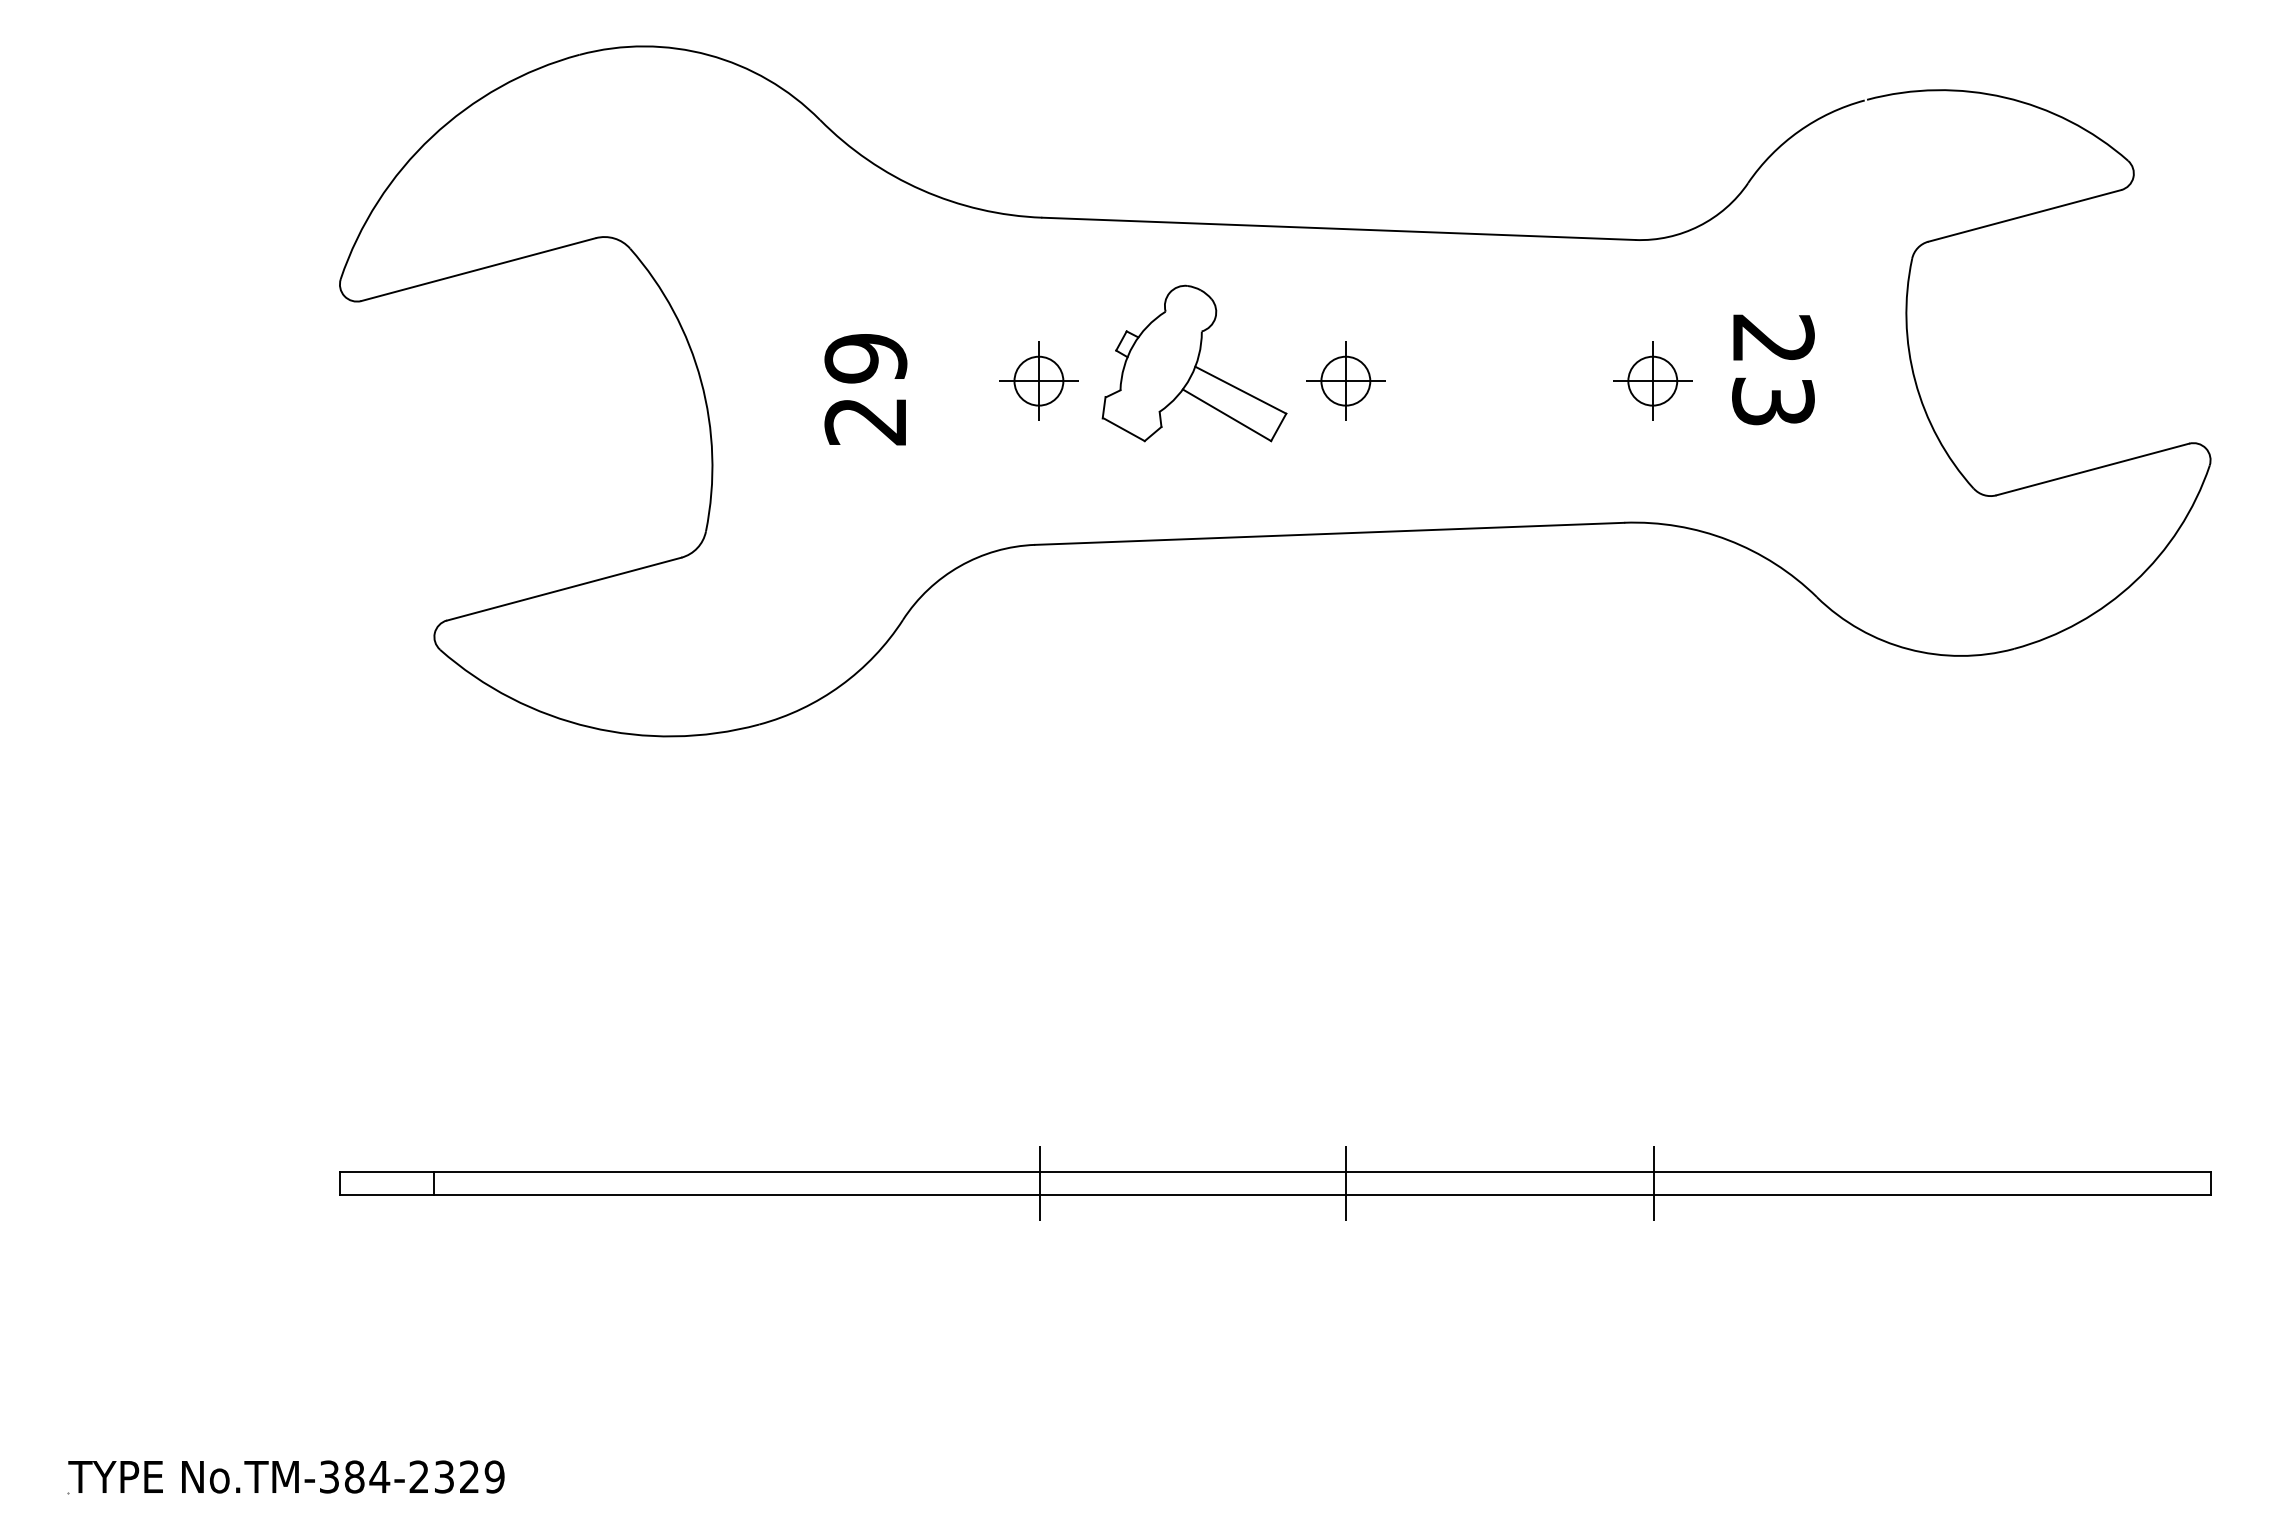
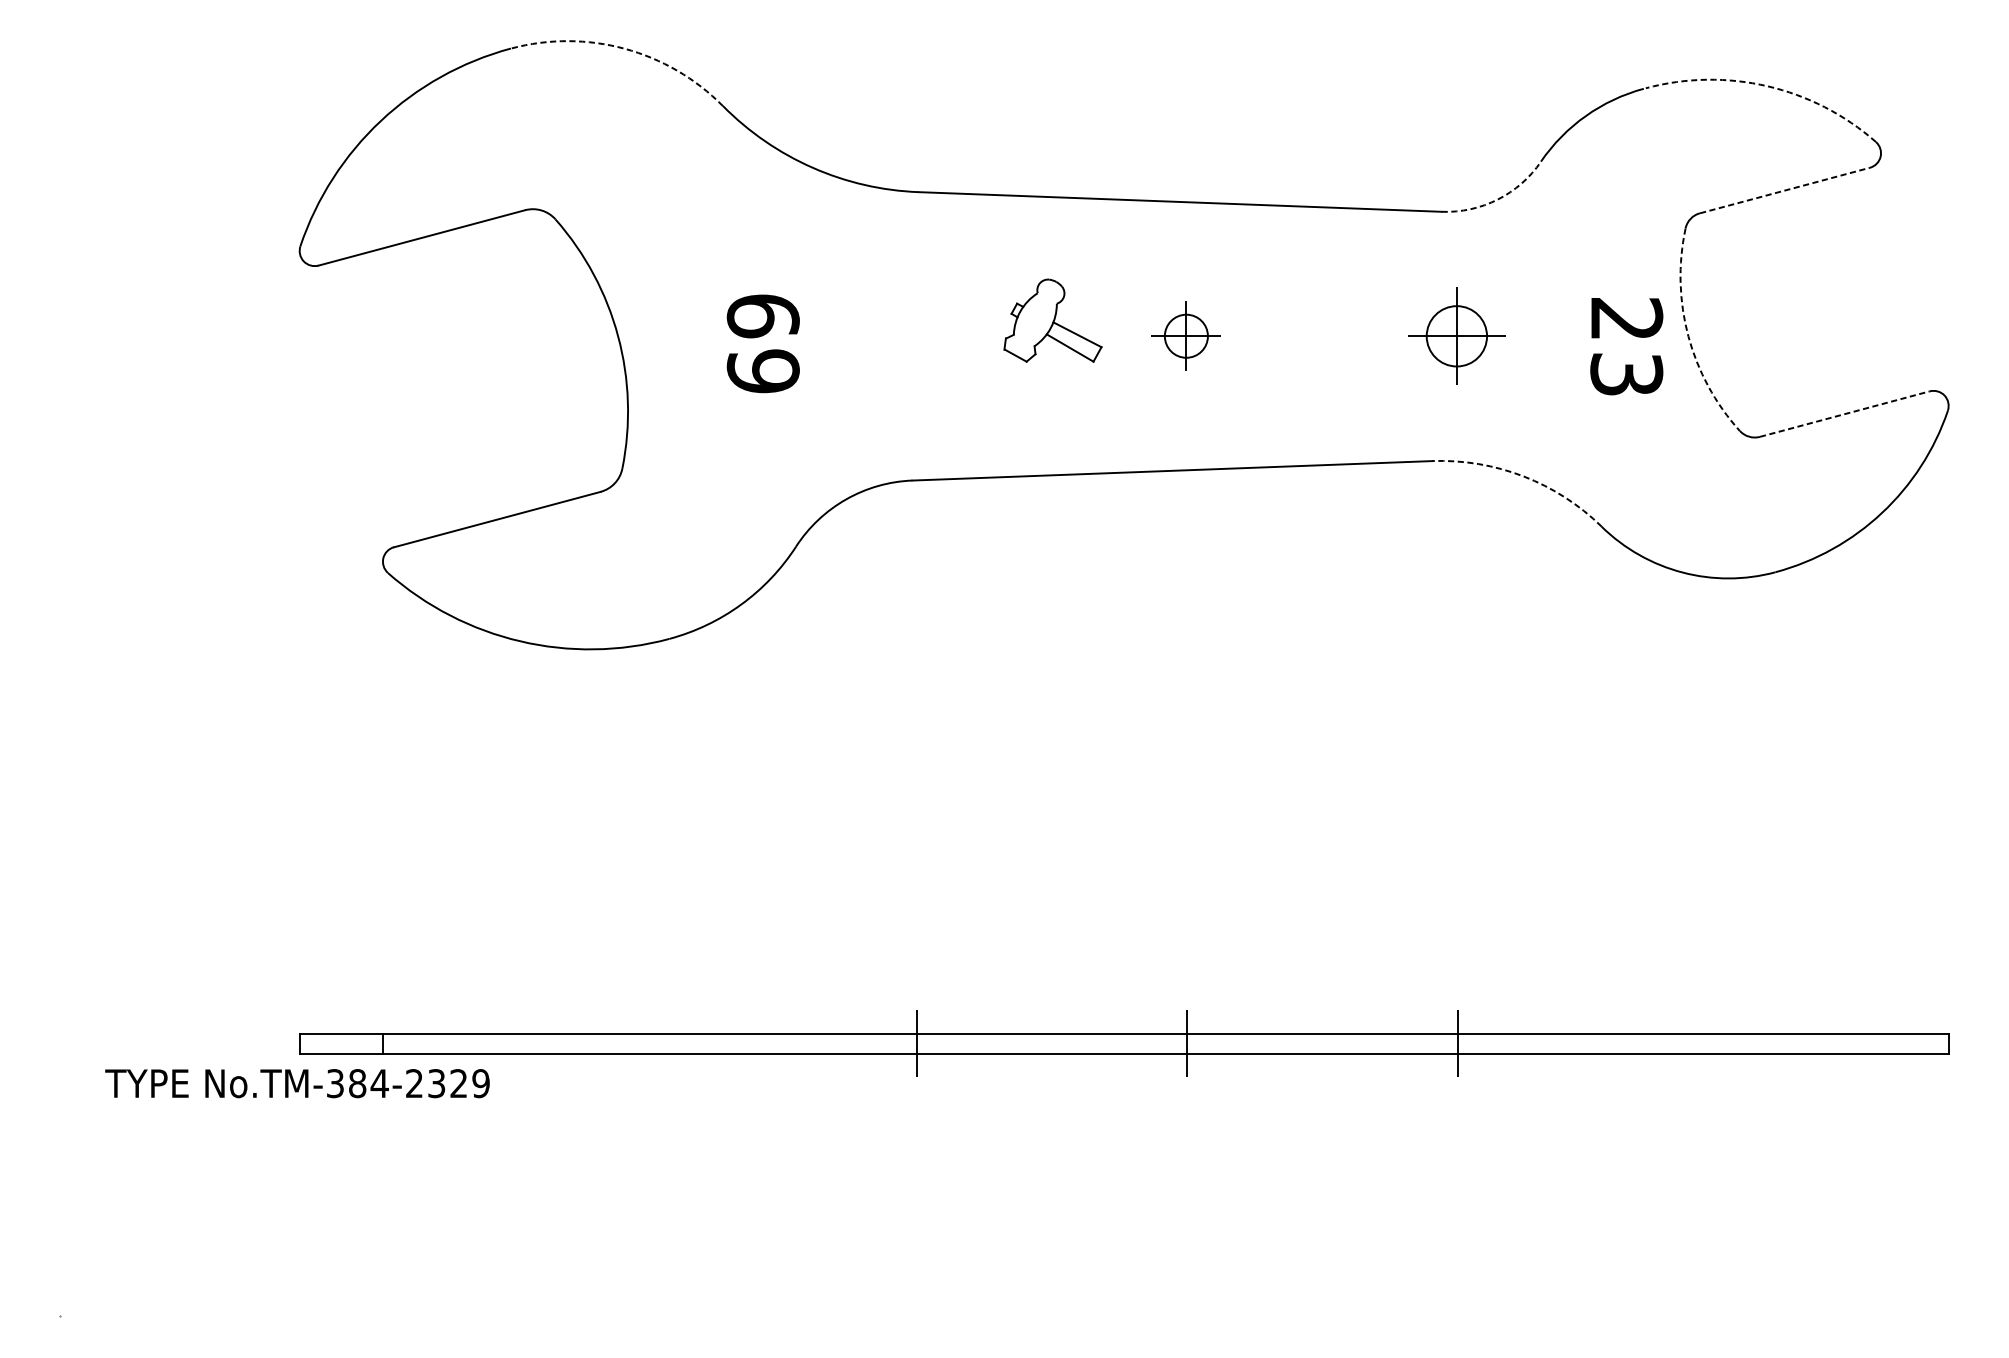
arc: (708, 55) -> (624, 49), solid -> dashed
arc: (2005, 97) -> (1767, 86), solid -> dashed
line: (2024, 215) -> (1784, 190), solid -> dashed
arc: (1699, 226) -> (1498, 199), solid -> dashed
part: (1194, 363) -> (1052, 320), size x0.6
text: (1773, 369) -> (1626, 346), moved
part: (1038, 380) -> (915, 335), removed
part: (1652, 380) -> (1456, 335), size x1.4
arc: (1915, 381) -> (1688, 336), solid -> dashed
text: (865, 420) -> (762, 370), 29 -> 69
line: (2092, 469) -> (1844, 414), solid -> dashed
arc: (1728, 540) -> (1523, 476), solid -> dashed
text: (286, 1476) -> (297, 1083), moved

